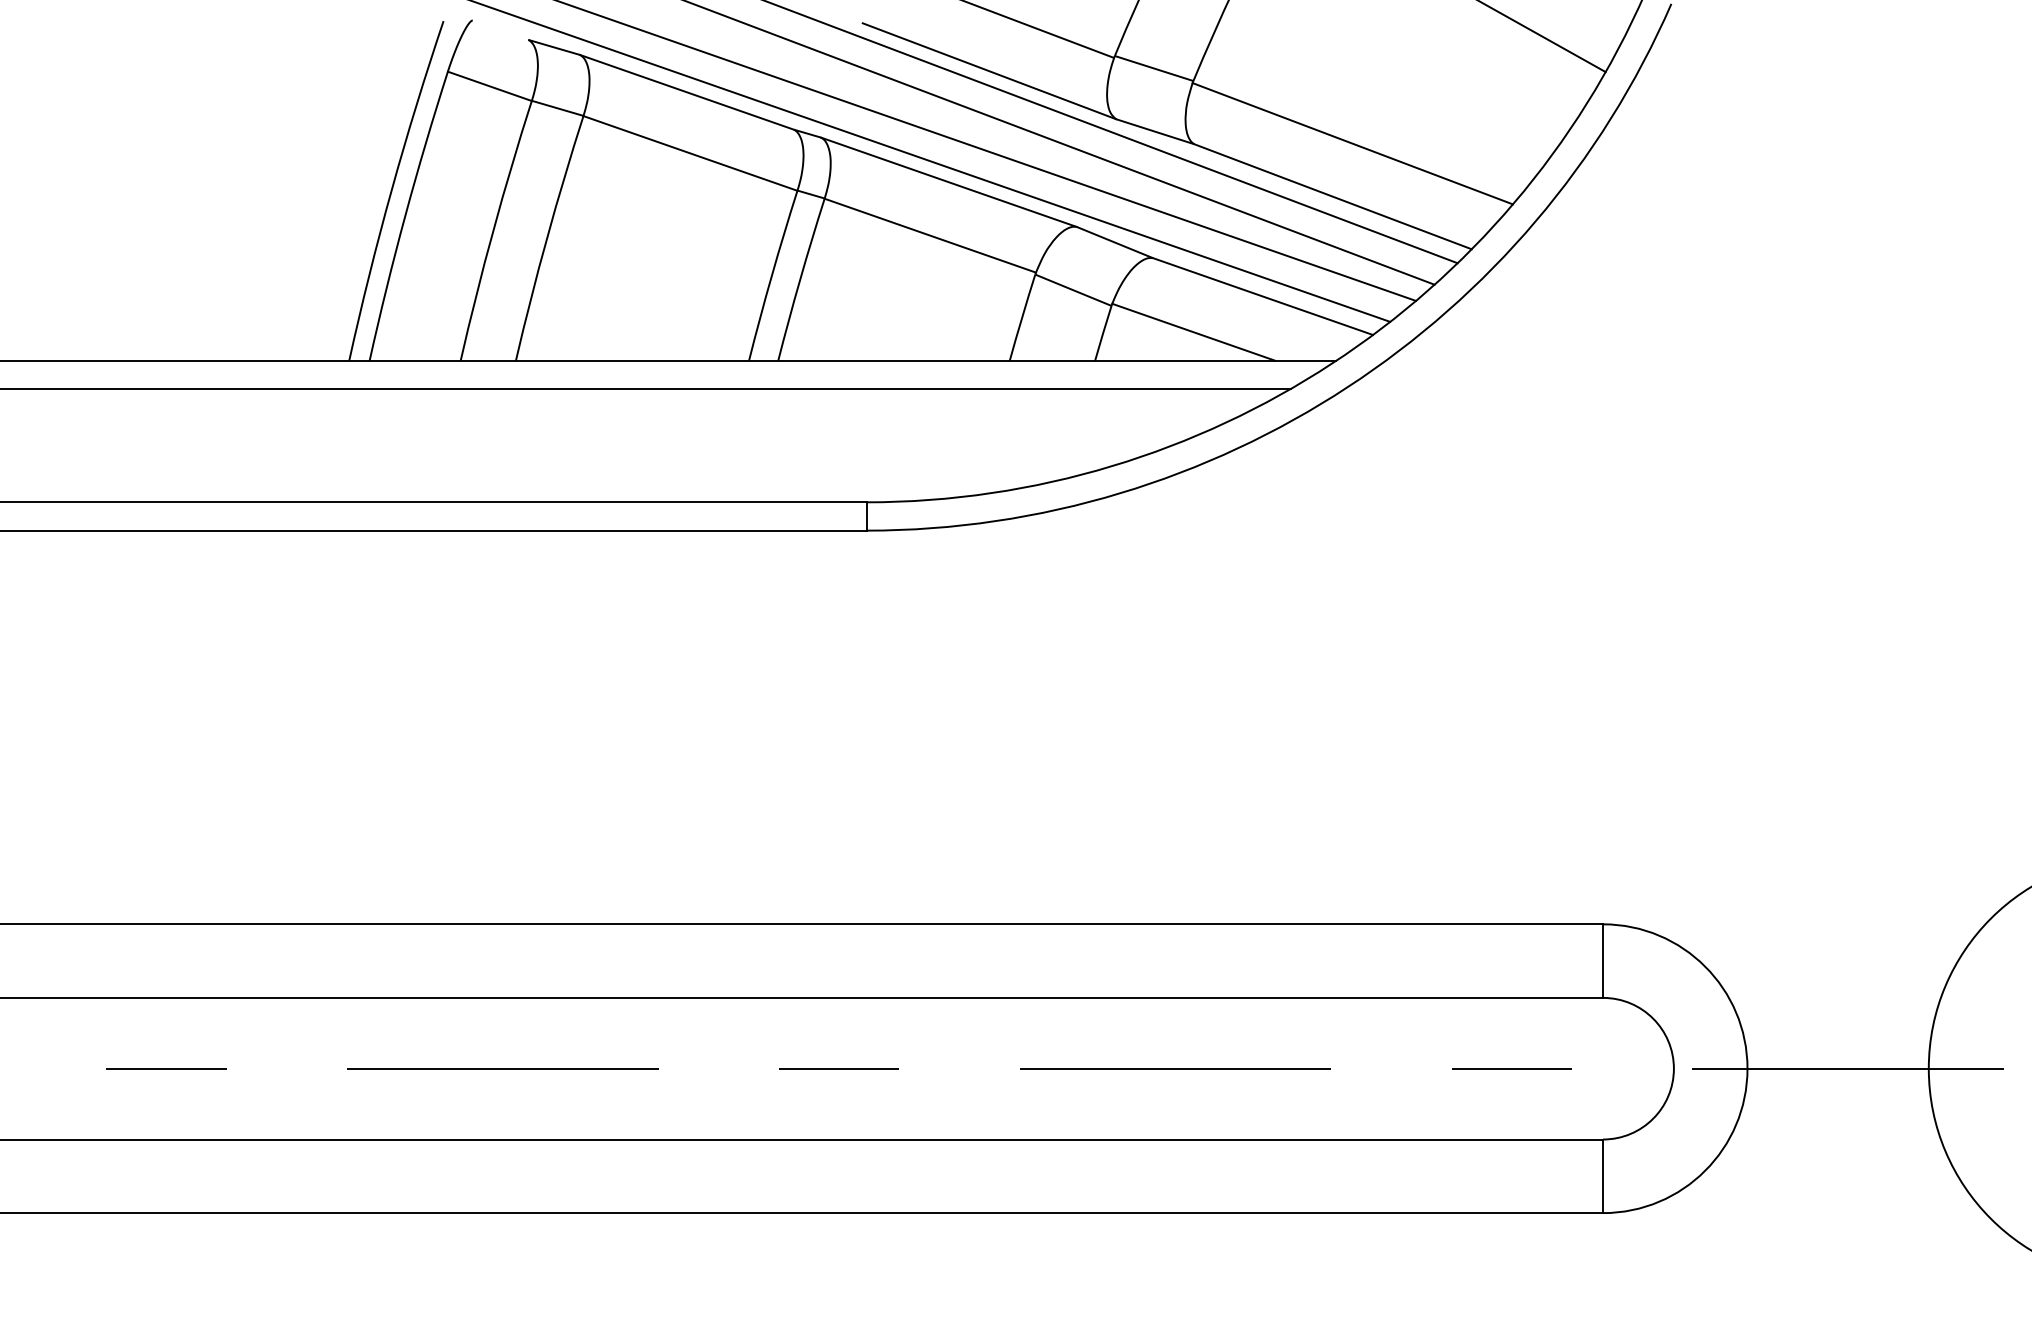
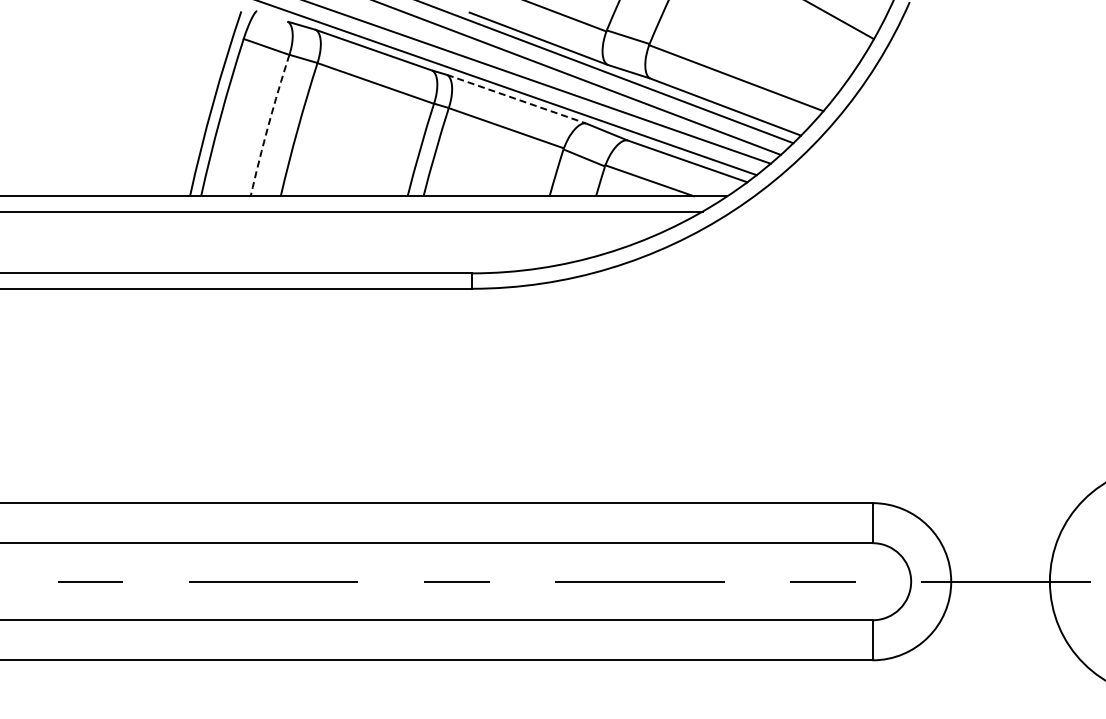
line: (948, 182) -> (516, 99), solid -> dashed
arc: (493, 230) -> (268, 125), solid -> dashed

